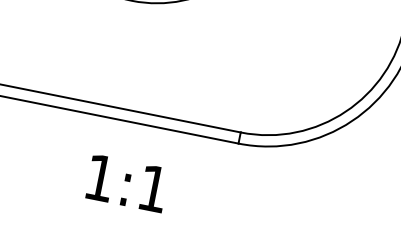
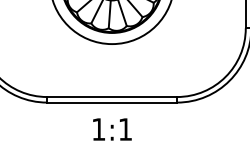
text: (127, 183) -> (112, 129), moved

